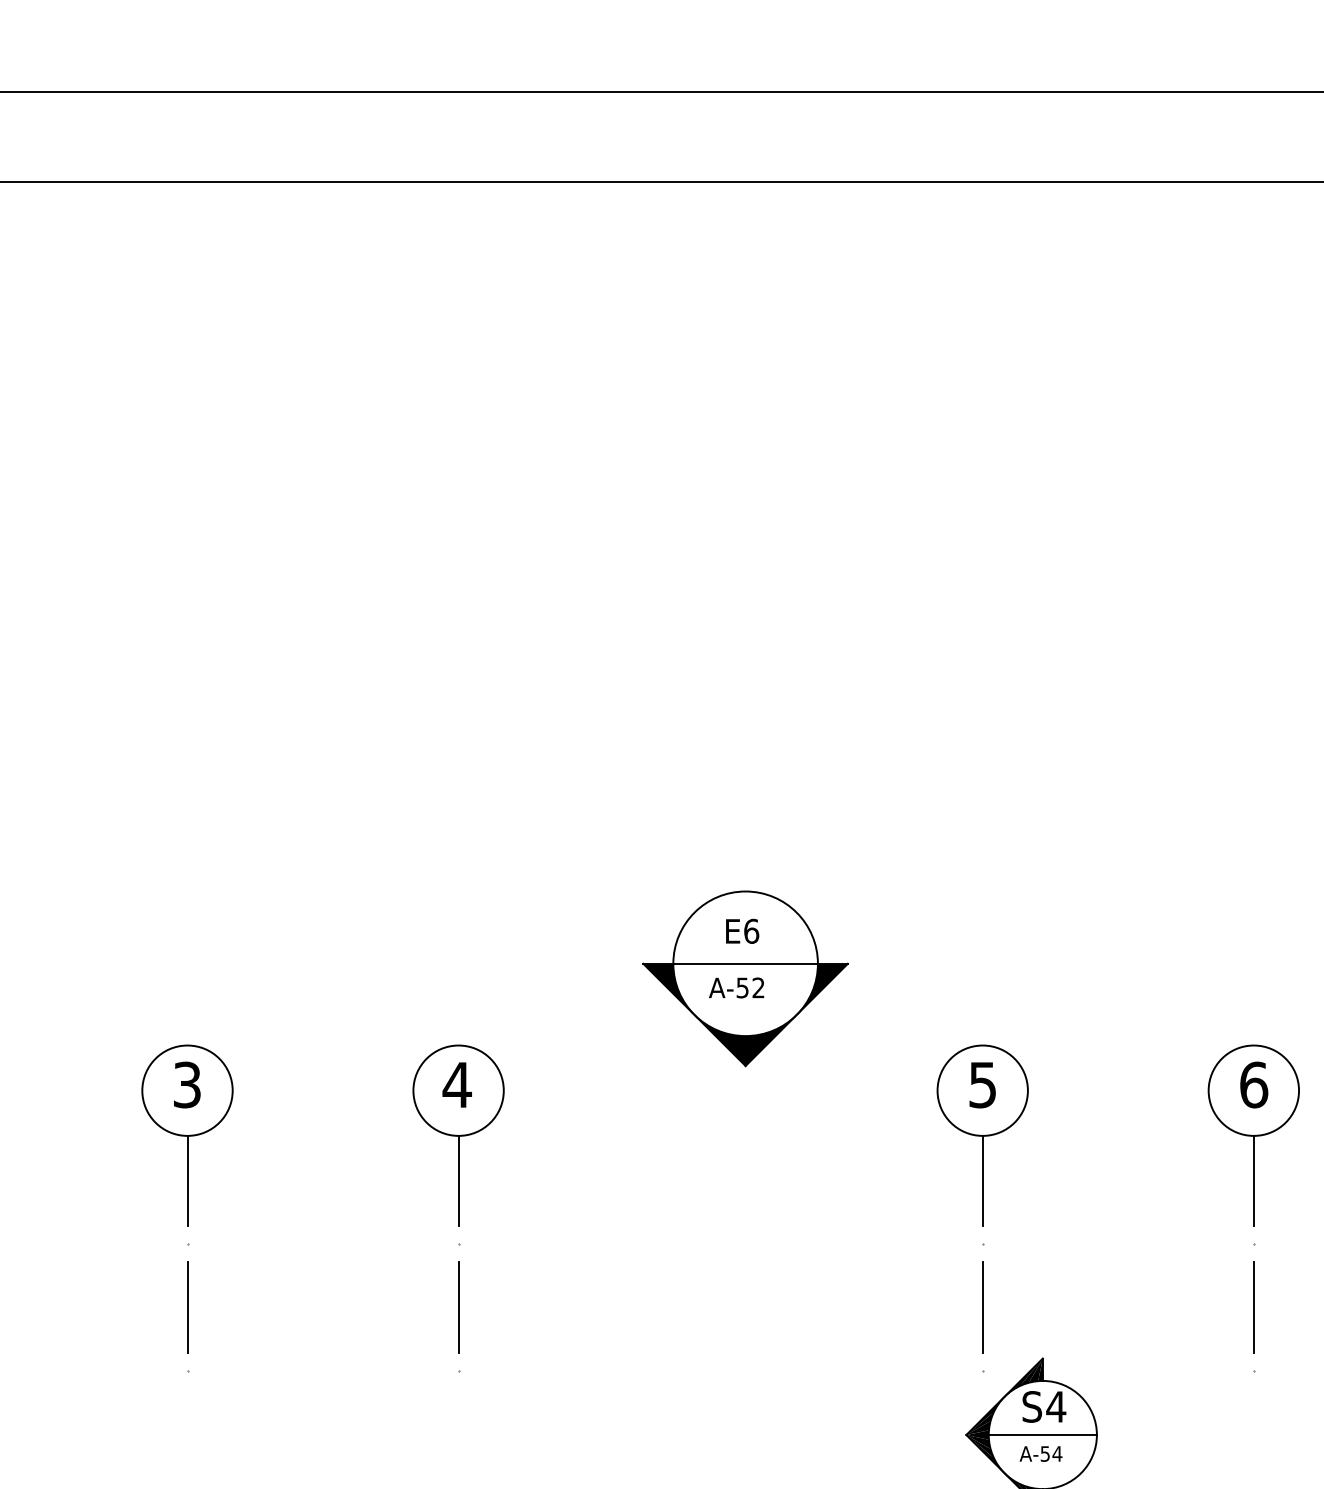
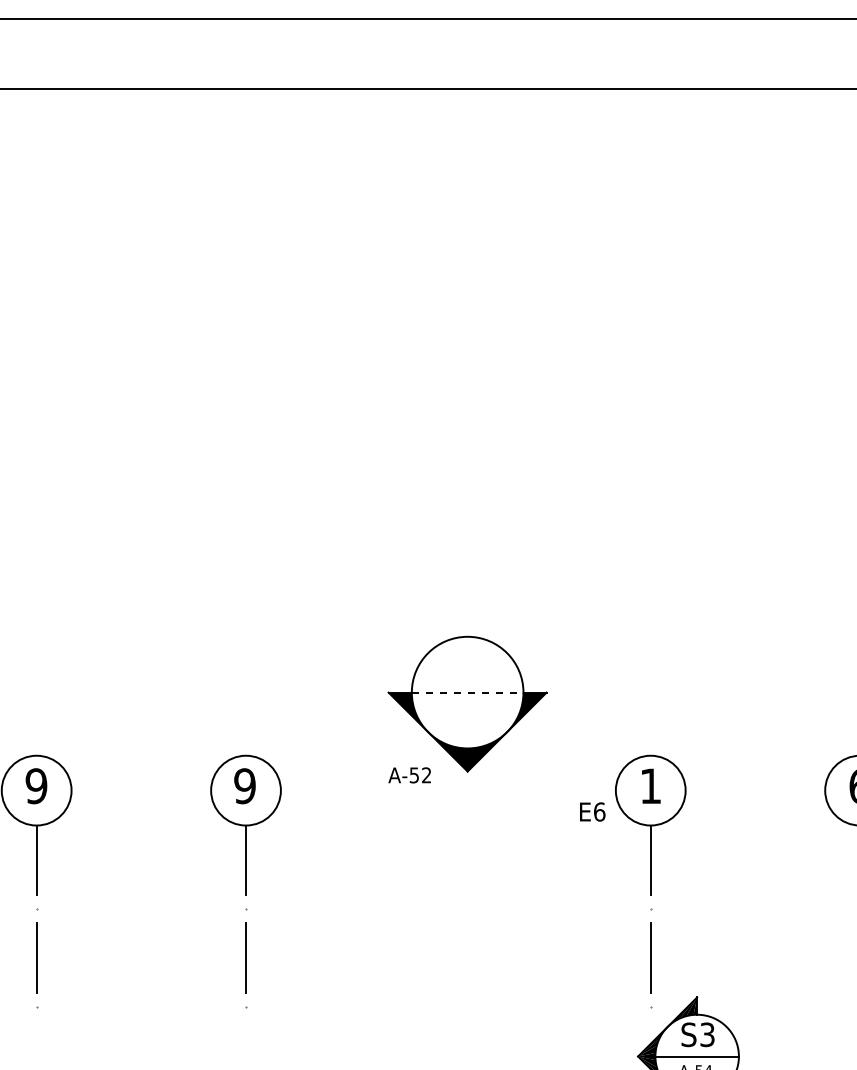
text: (742, 930) -> (592, 811), moved
line: (746, 963) -> (468, 692), solid -> dashed
text: (736, 987) -> (409, 775), moved
text: (187, 1084) -> (36, 785), 3 -> 9
text: (456, 1084) -> (244, 785), 4 -> 9
text: (982, 1085) -> (650, 786), 5 -> 1
text: (1056, 1406) -> (707, 1034), S4 -> S3

